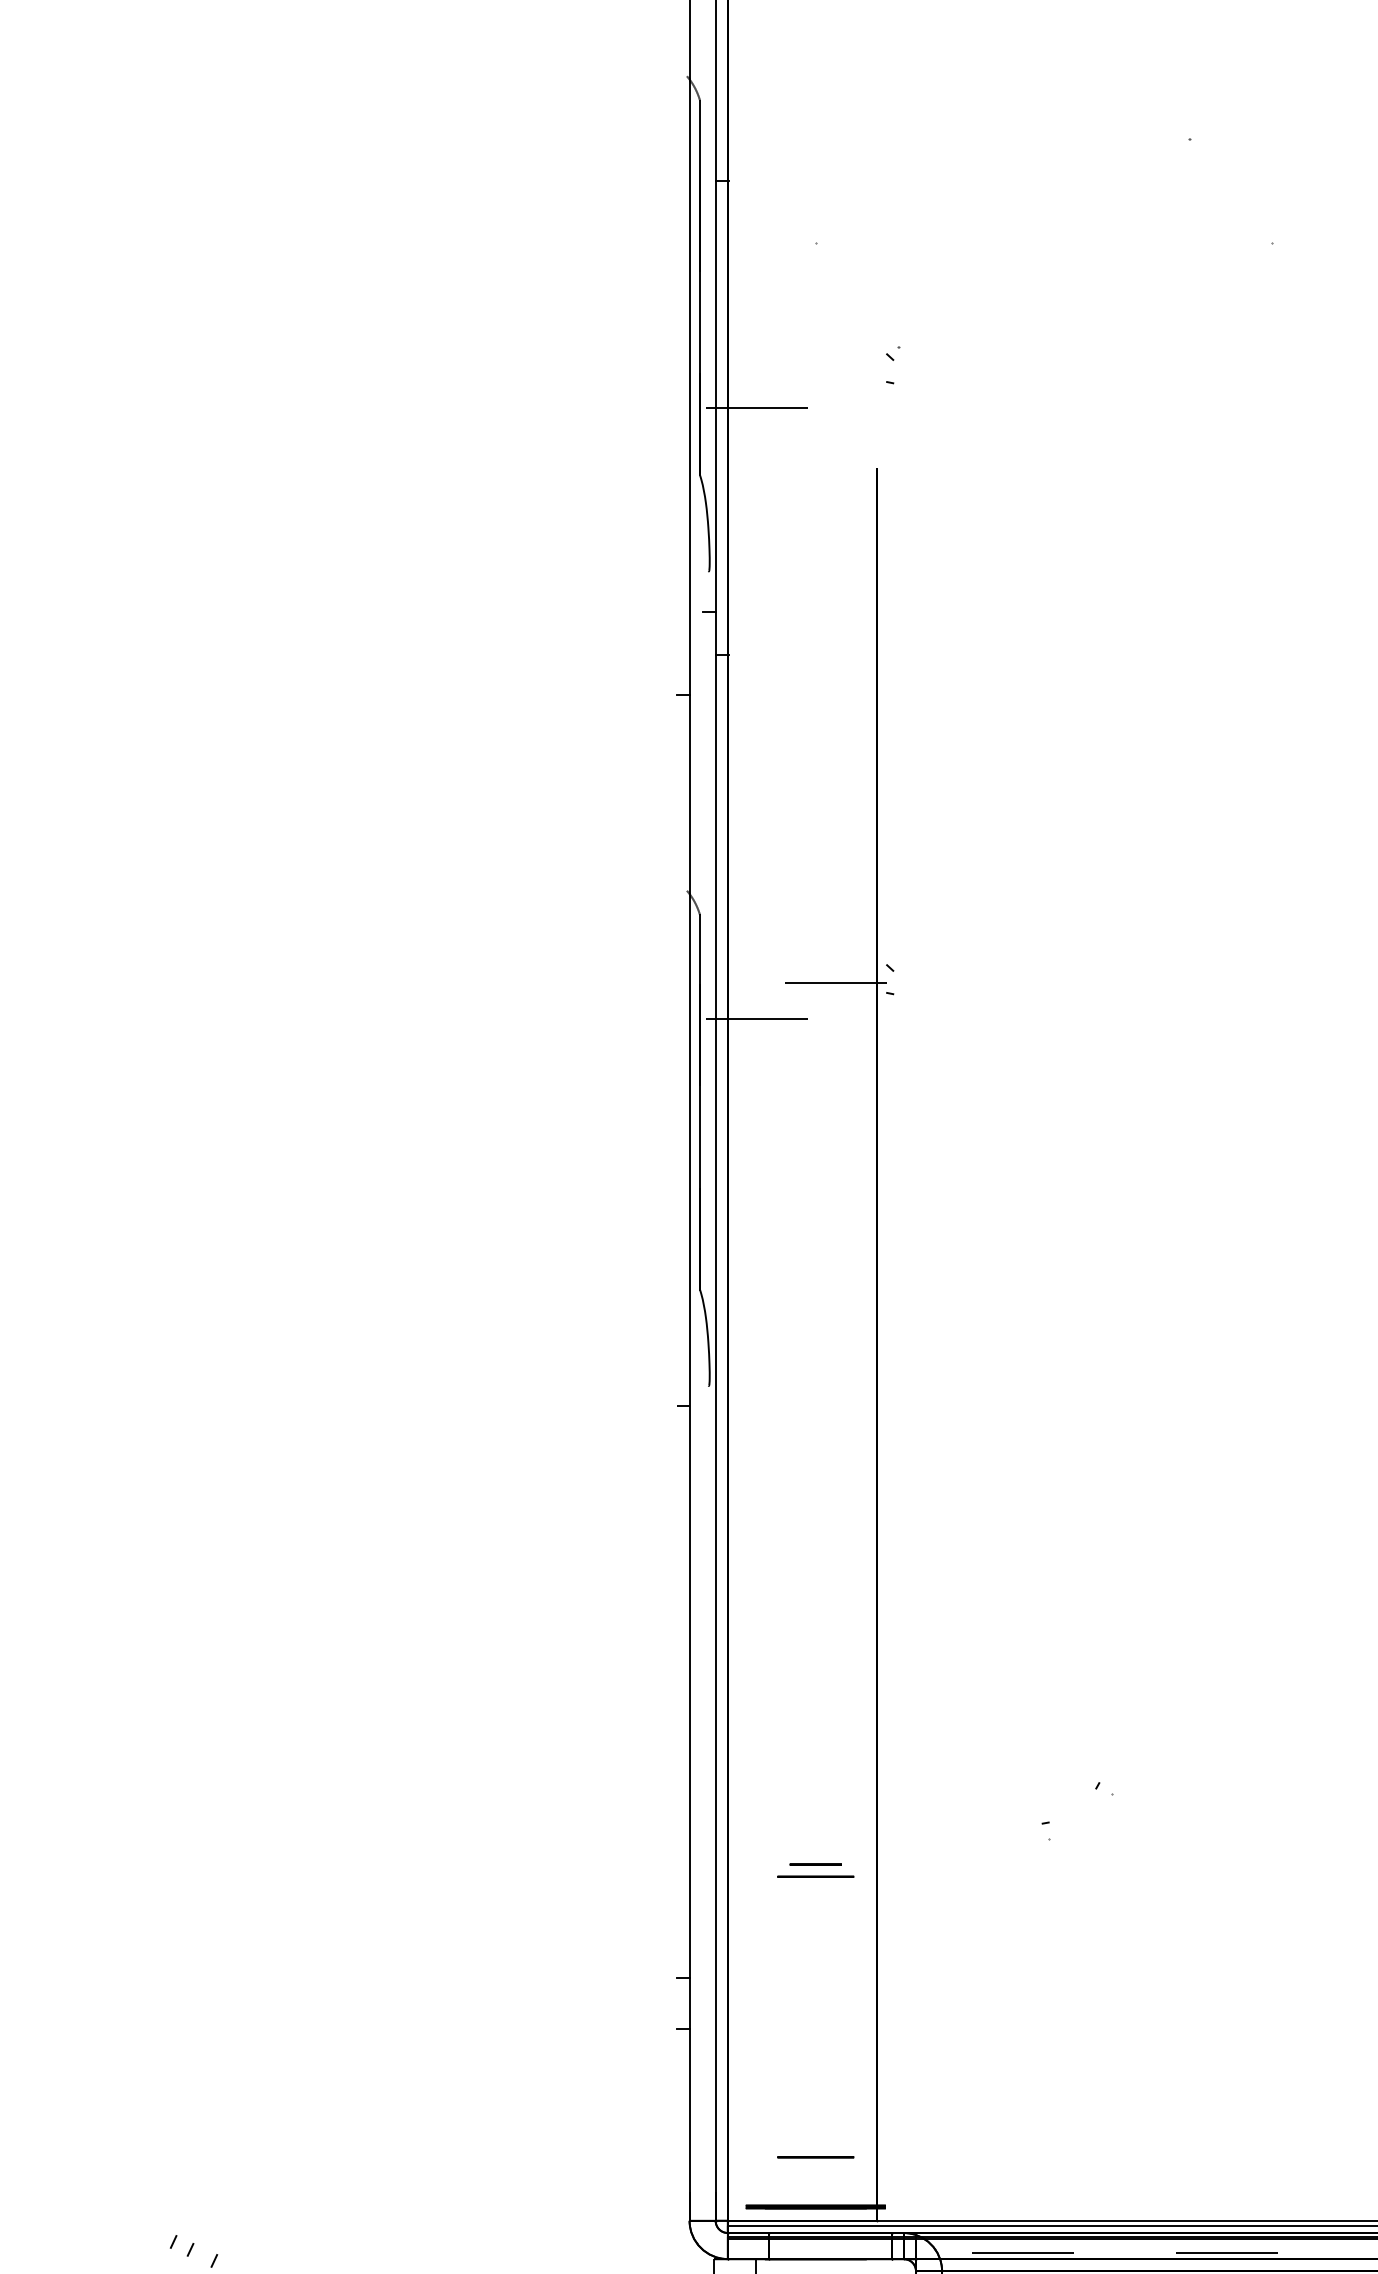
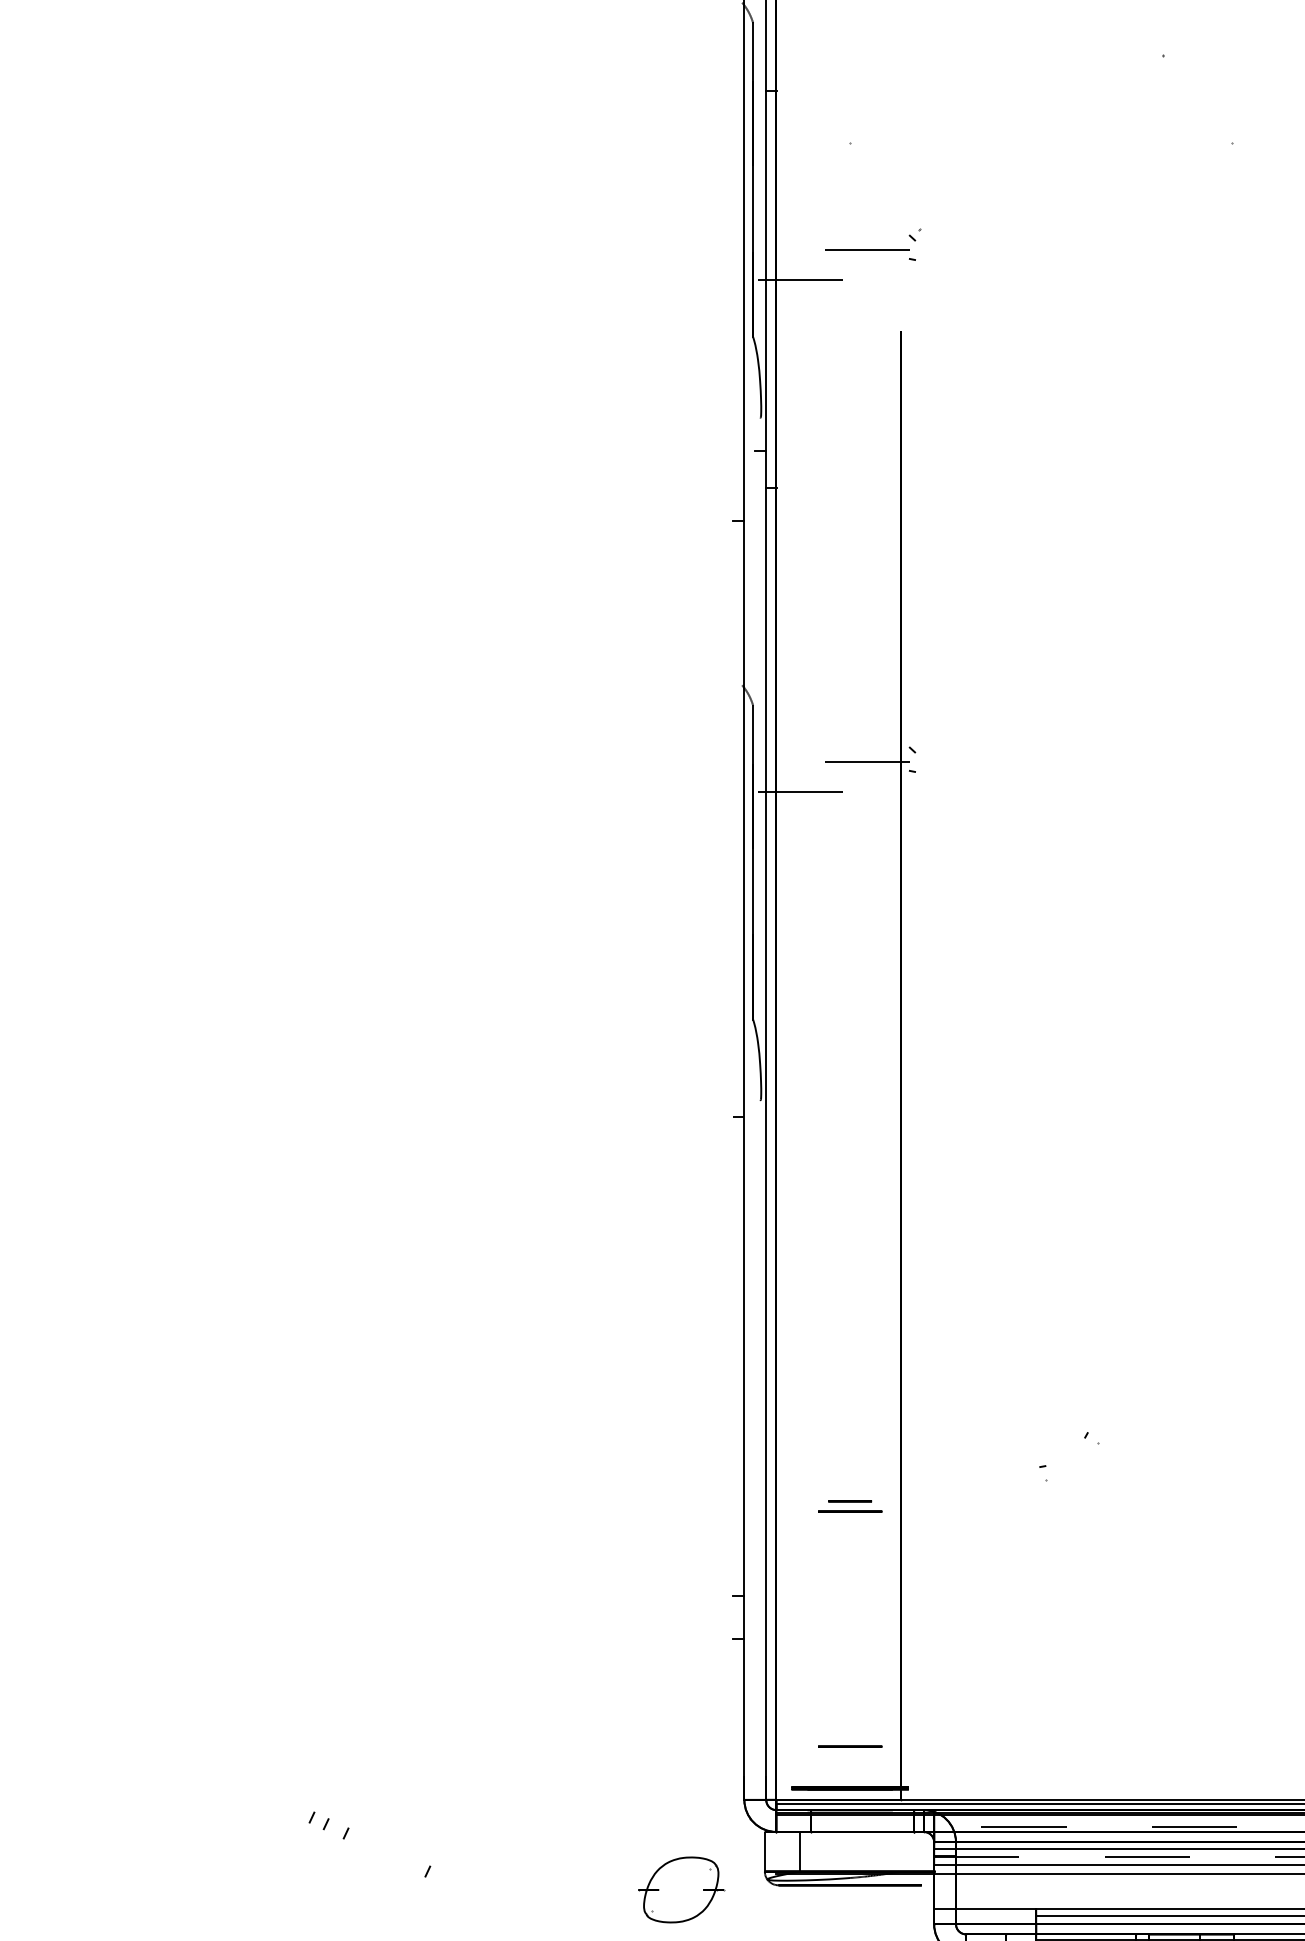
line: (836, 370) -> (867, 249), added

